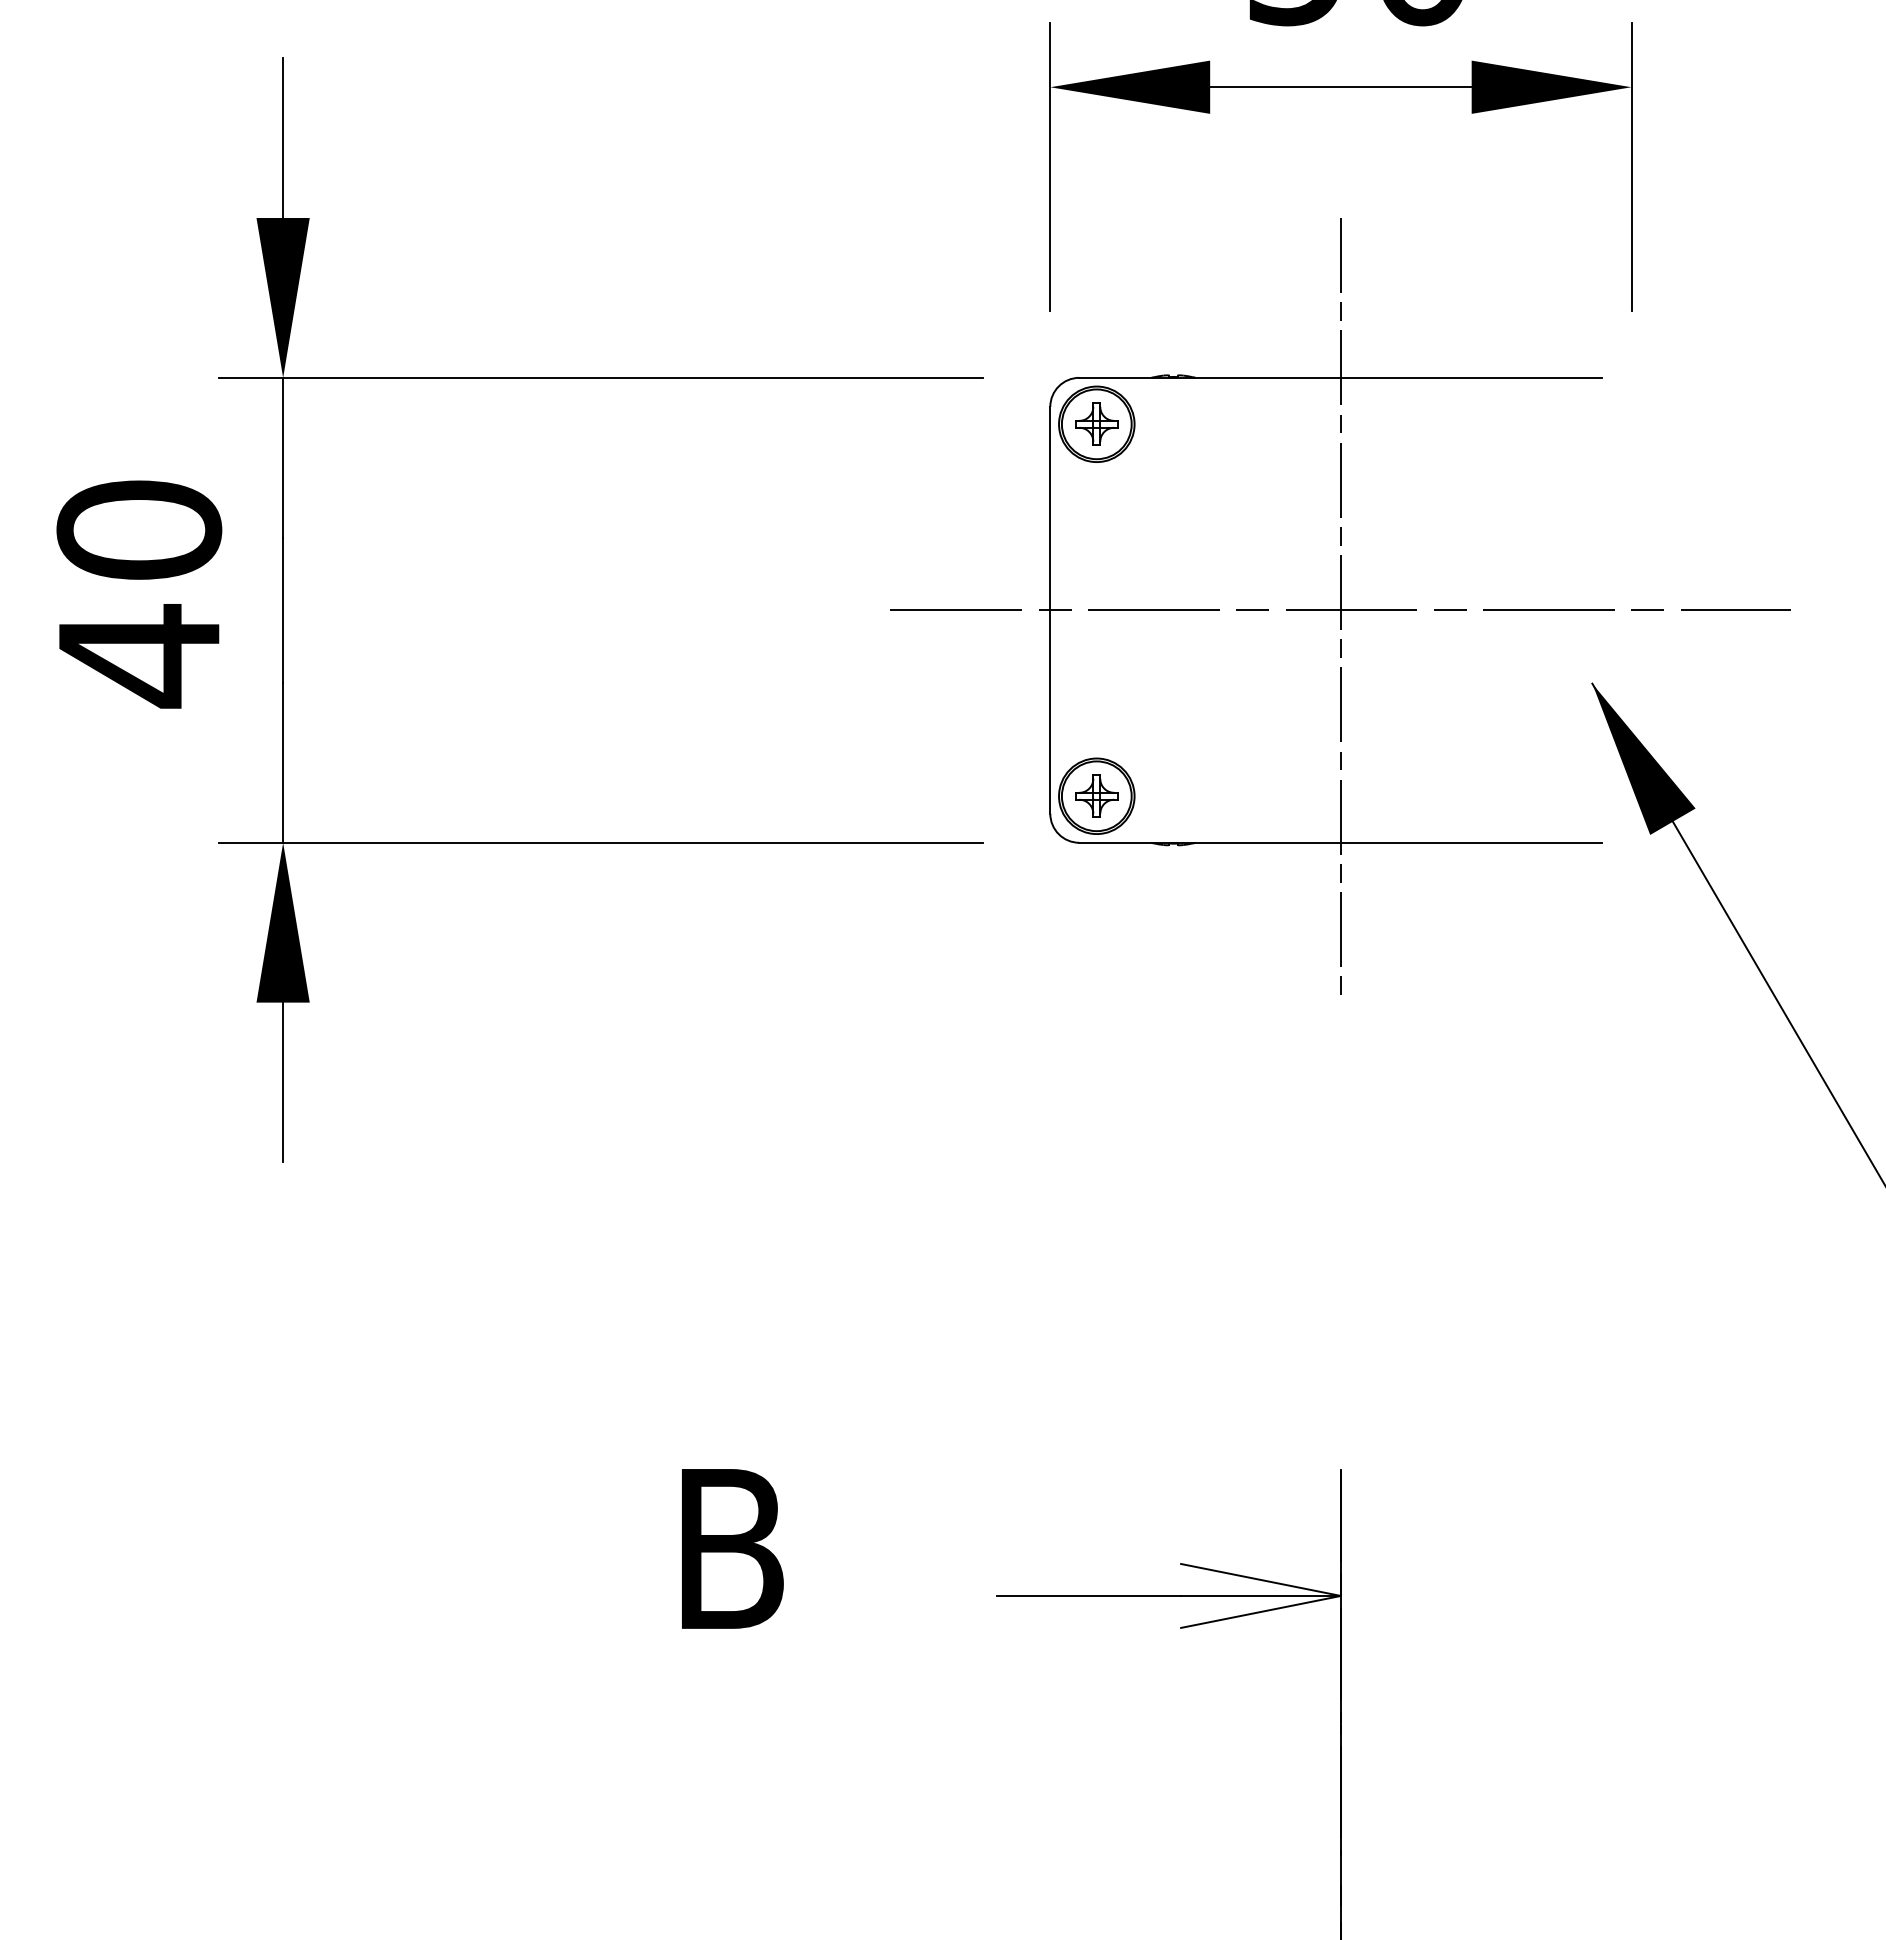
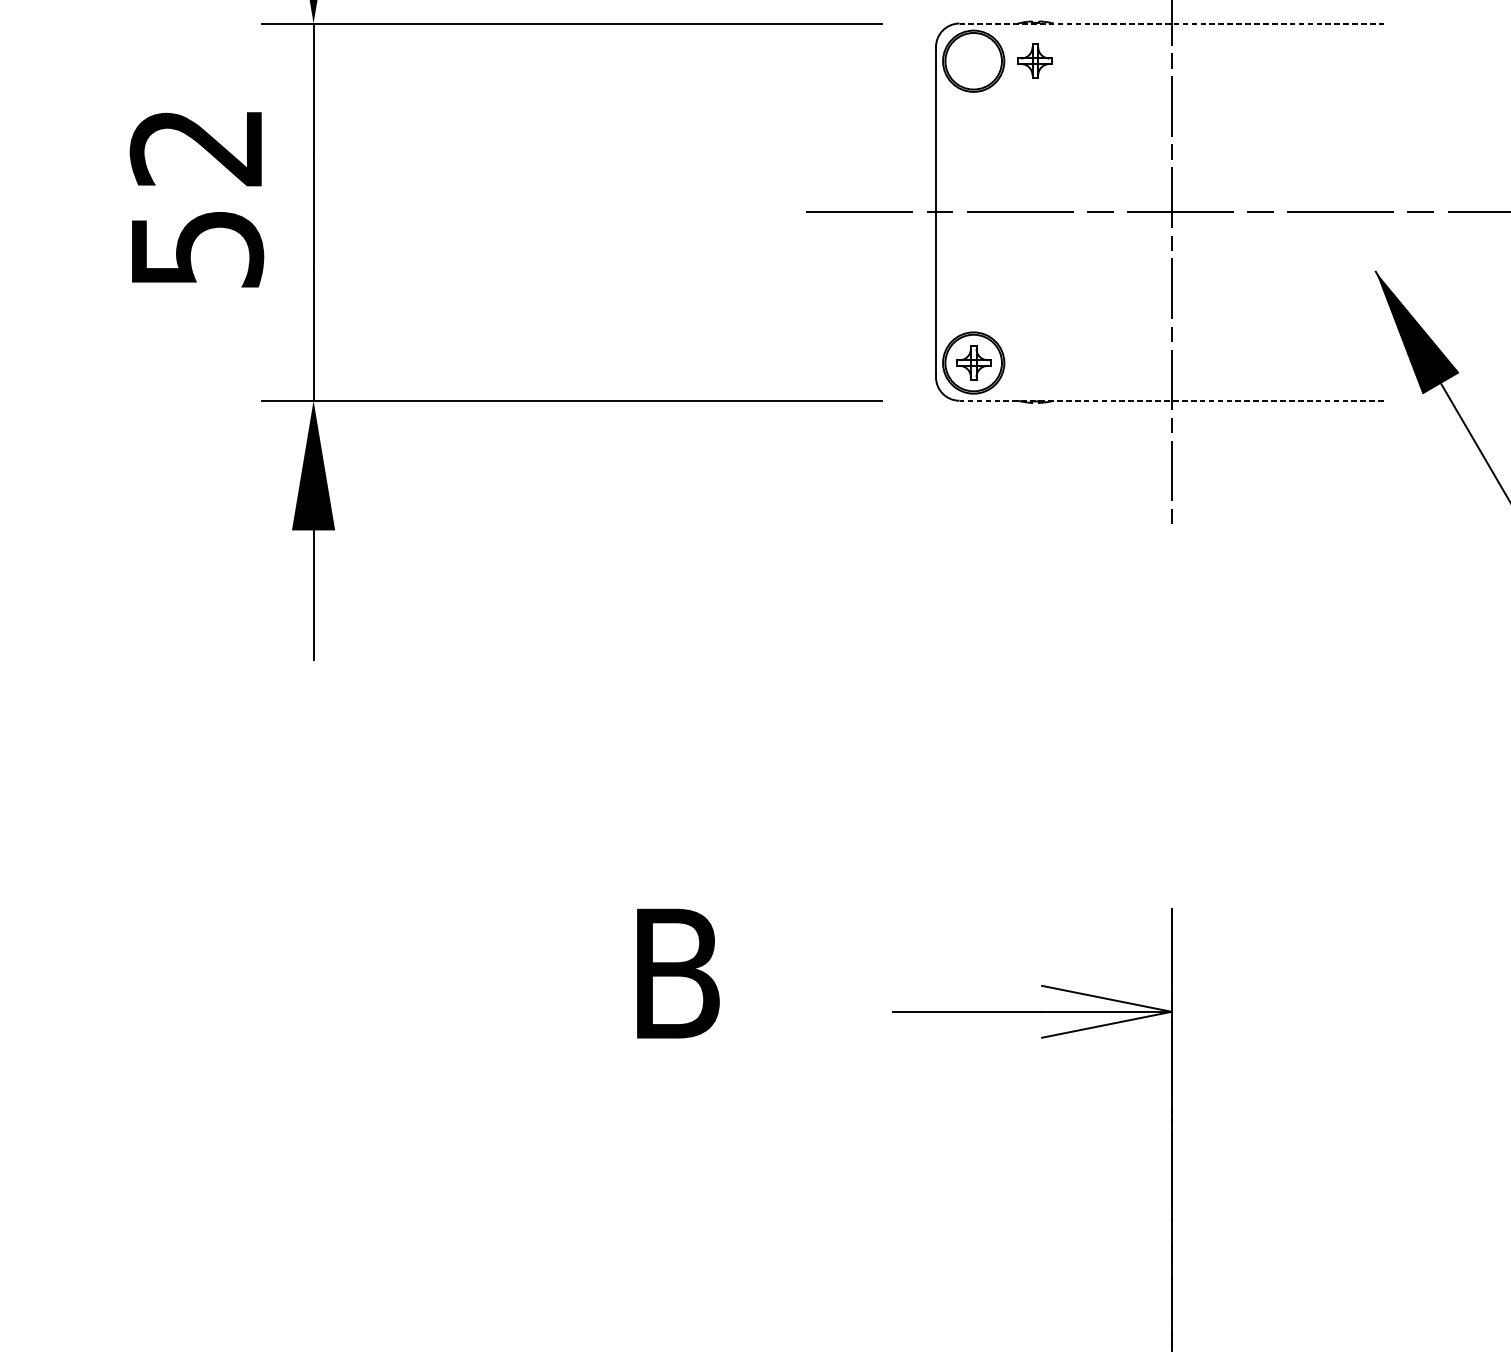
line: (1340, 377) -> (1171, 23), solid -> dashed
part: (1096, 423) -> (1035, 60), moved
text: (139, 594) -> (197, 199), 40 -> 52
line: (1340, 842) -> (1171, 400), solid -> dashed

